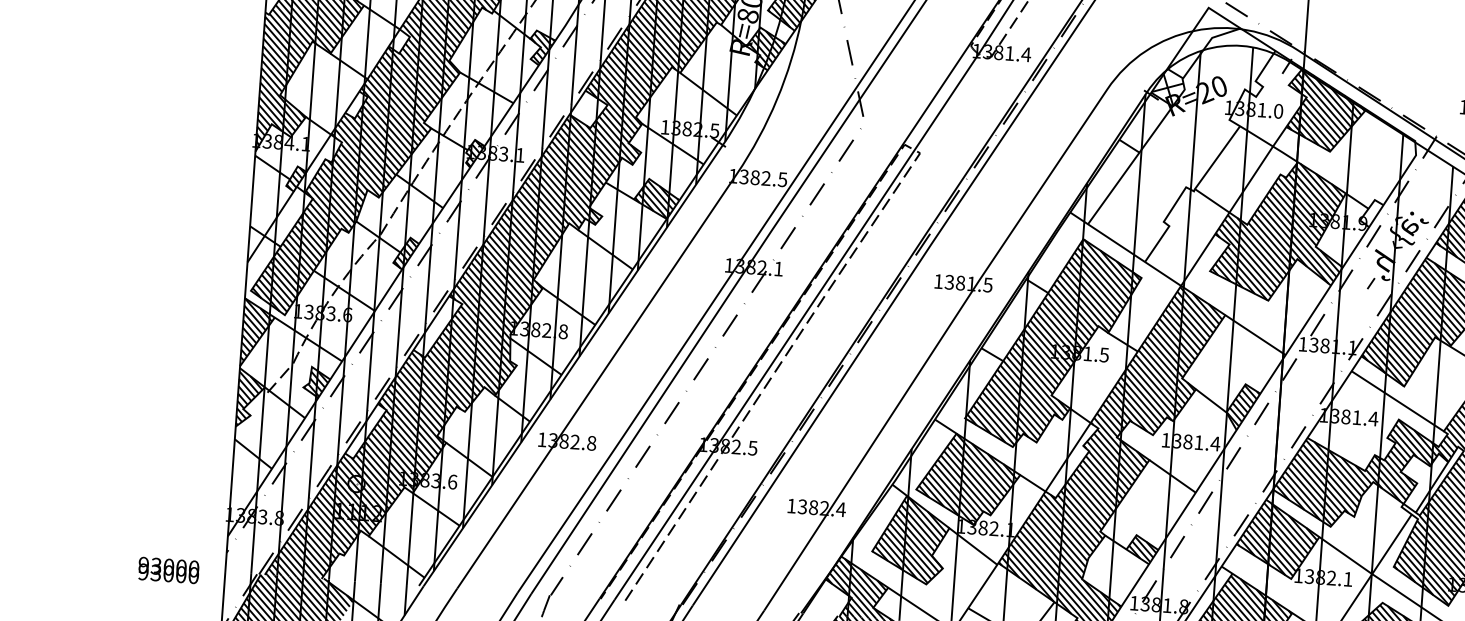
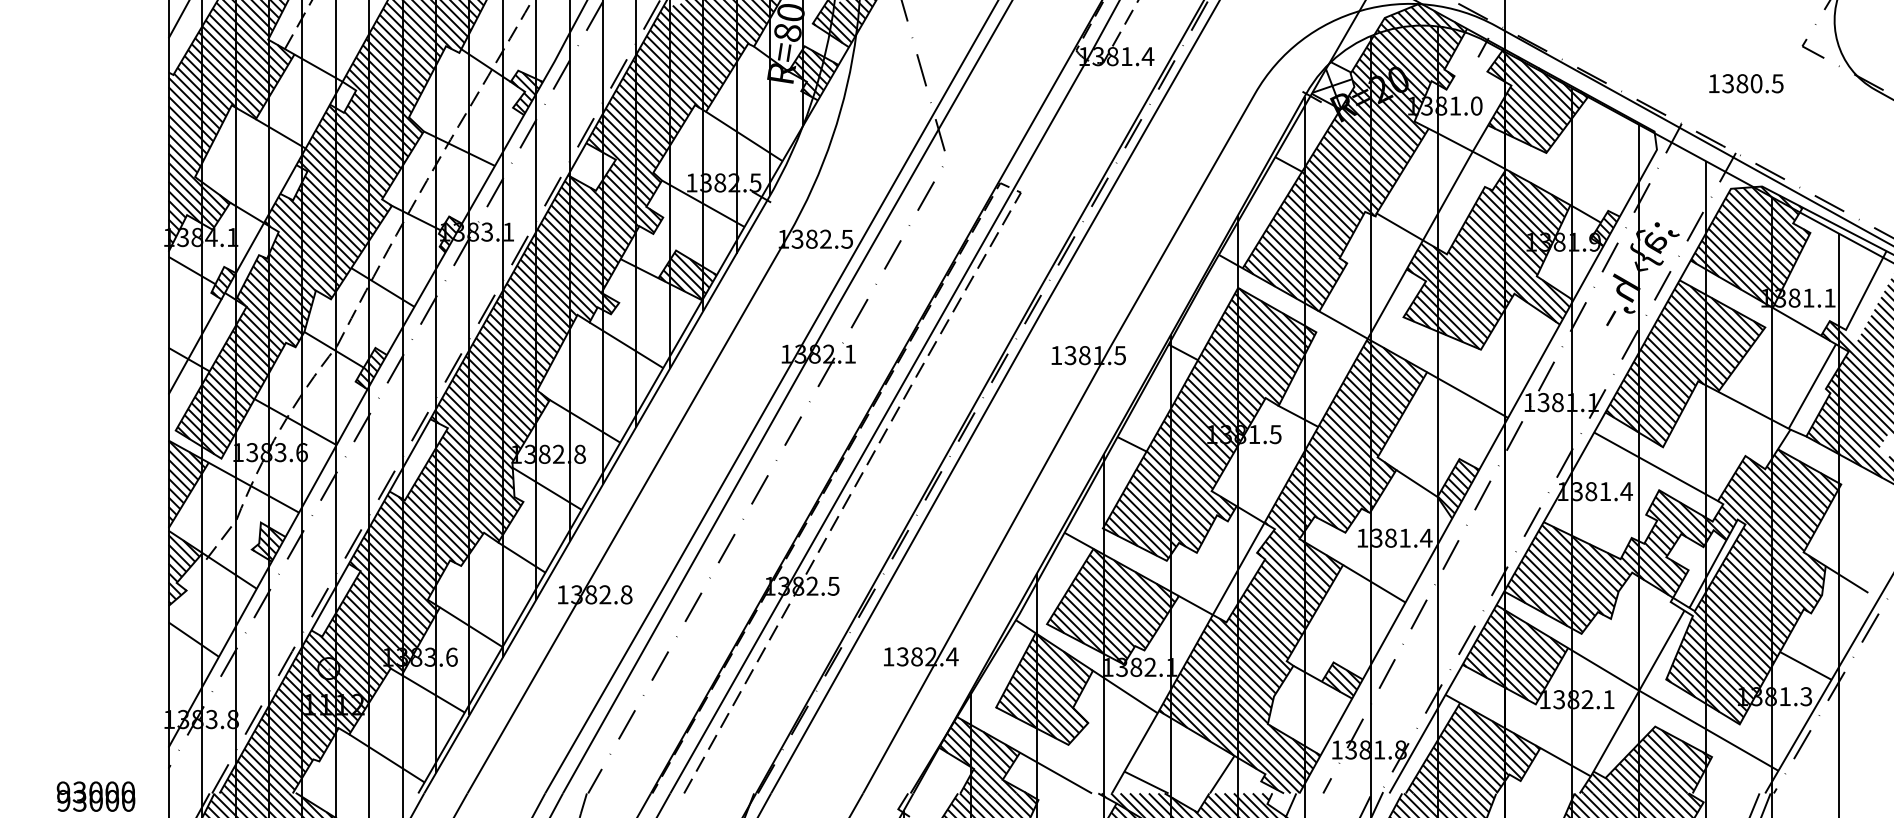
hatch: (1180, 144) -> (1354, 157), added
hatch: (1370, 214) -> (1604, 229), added

